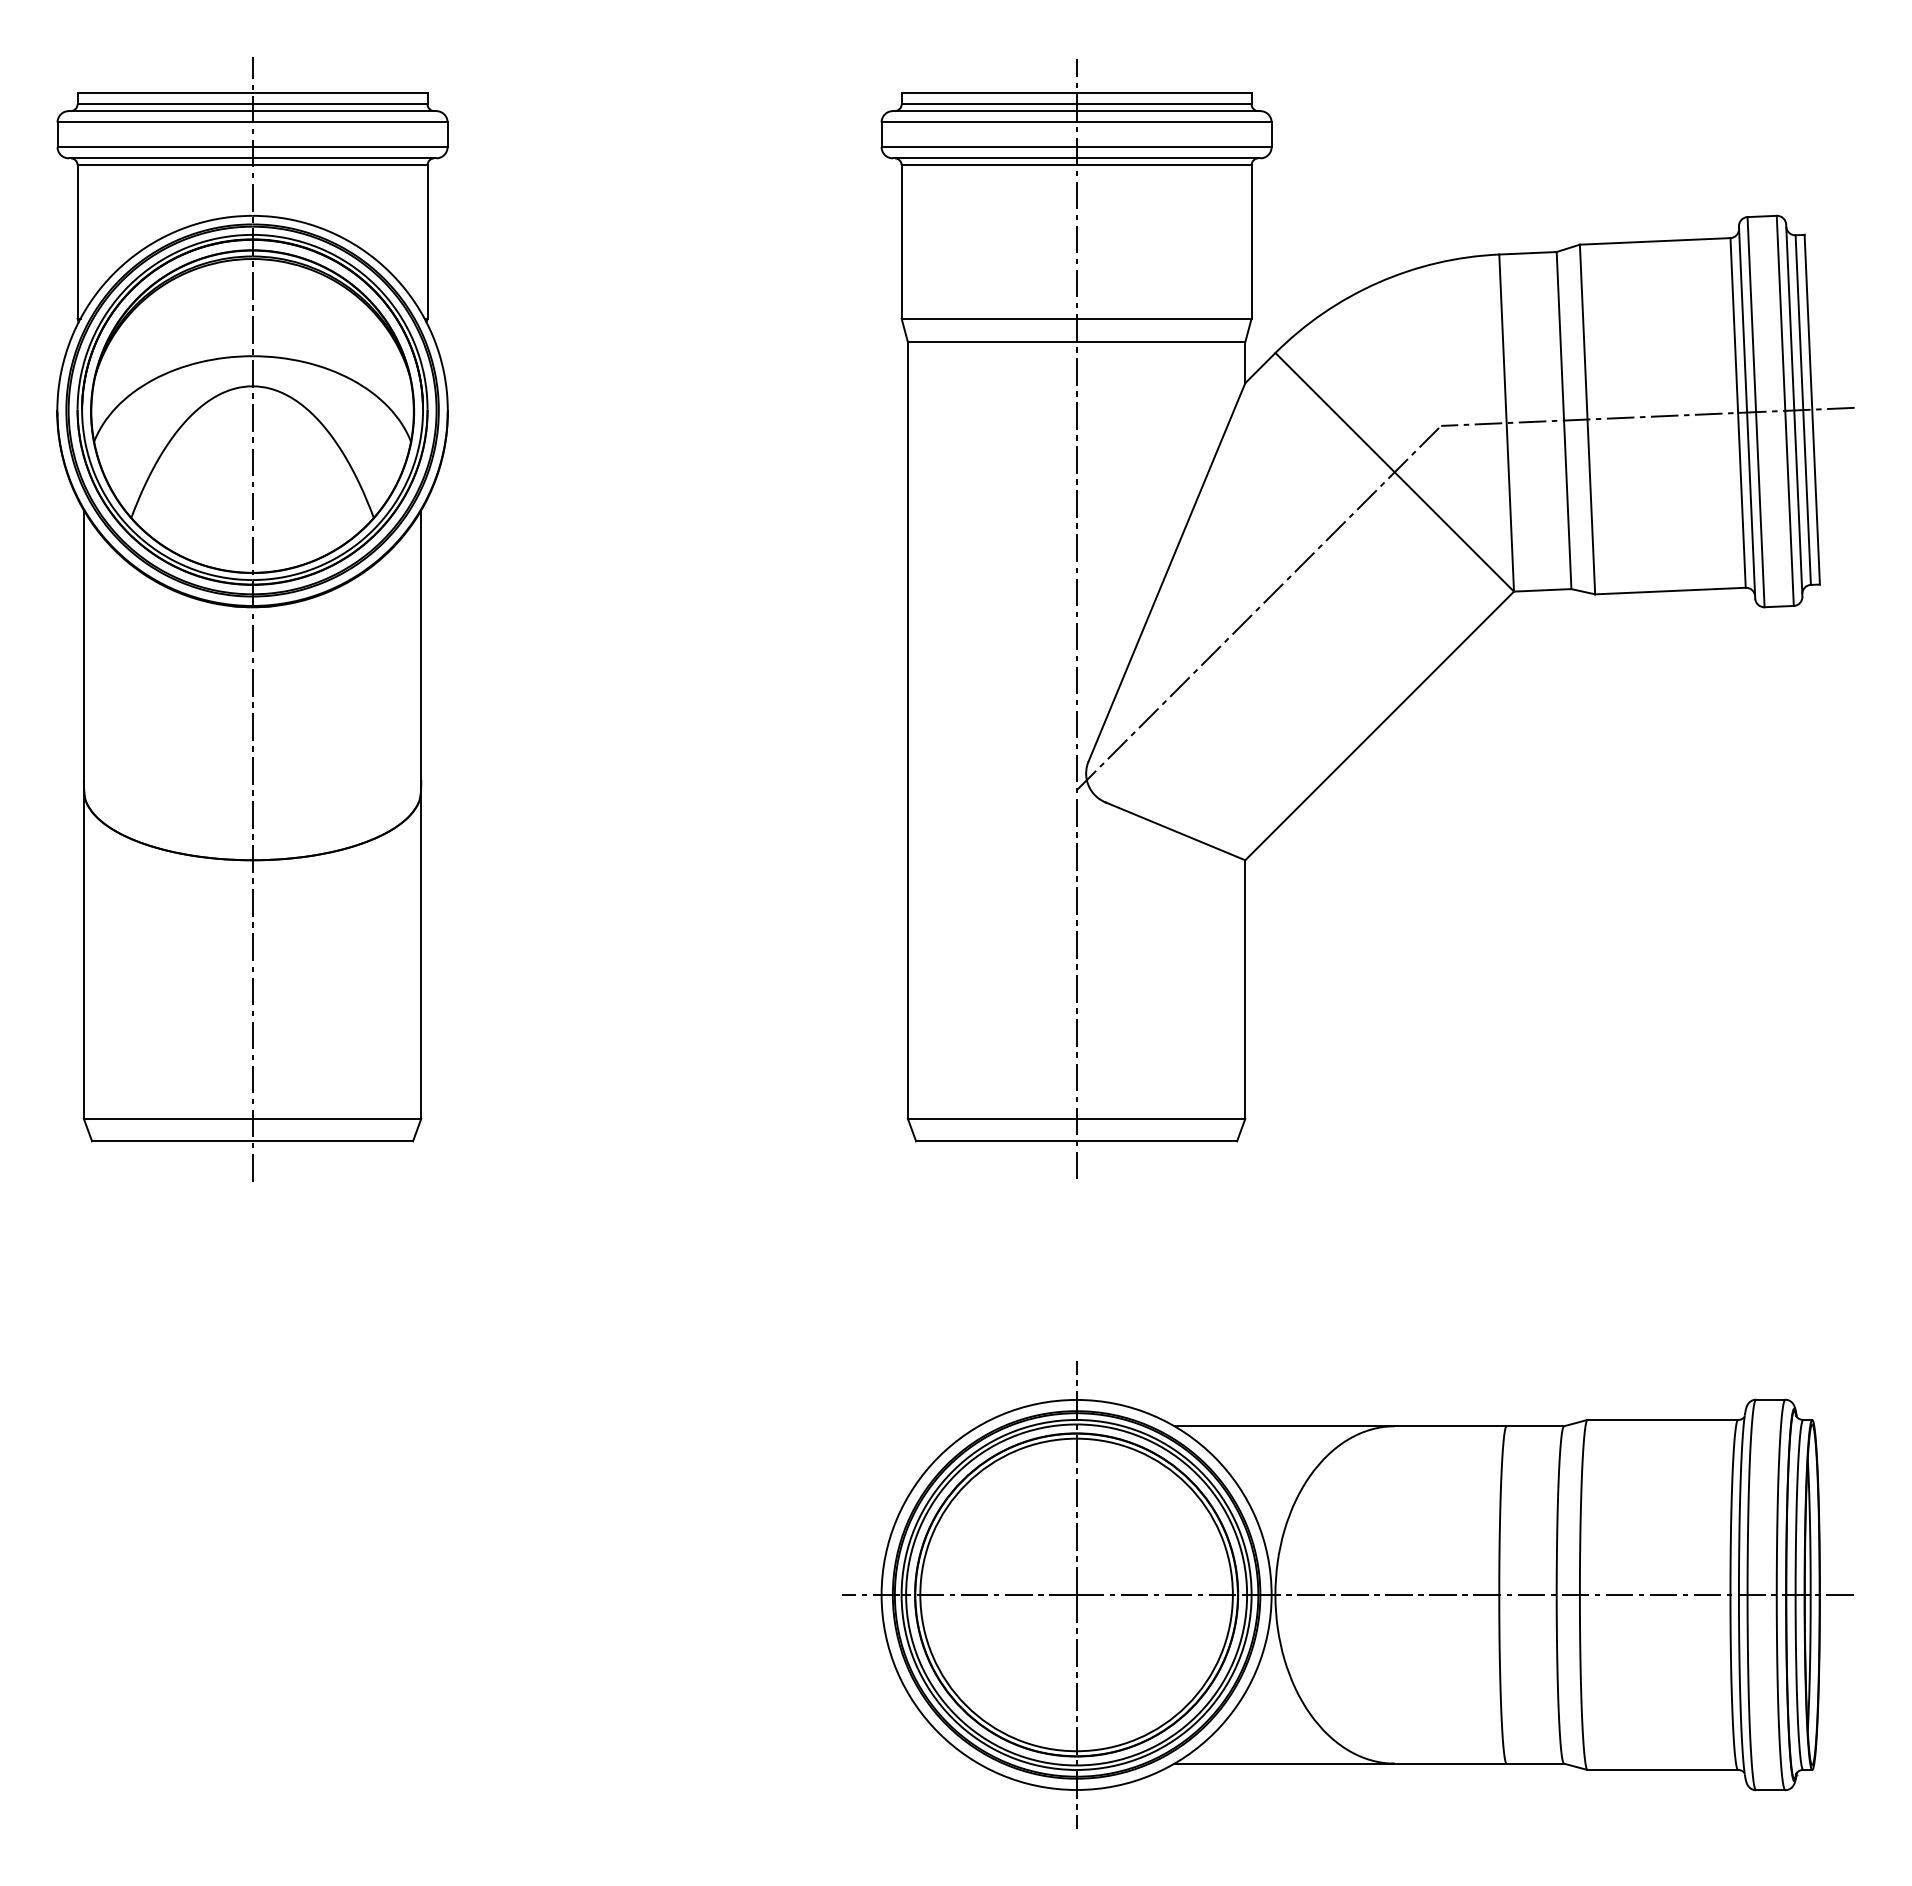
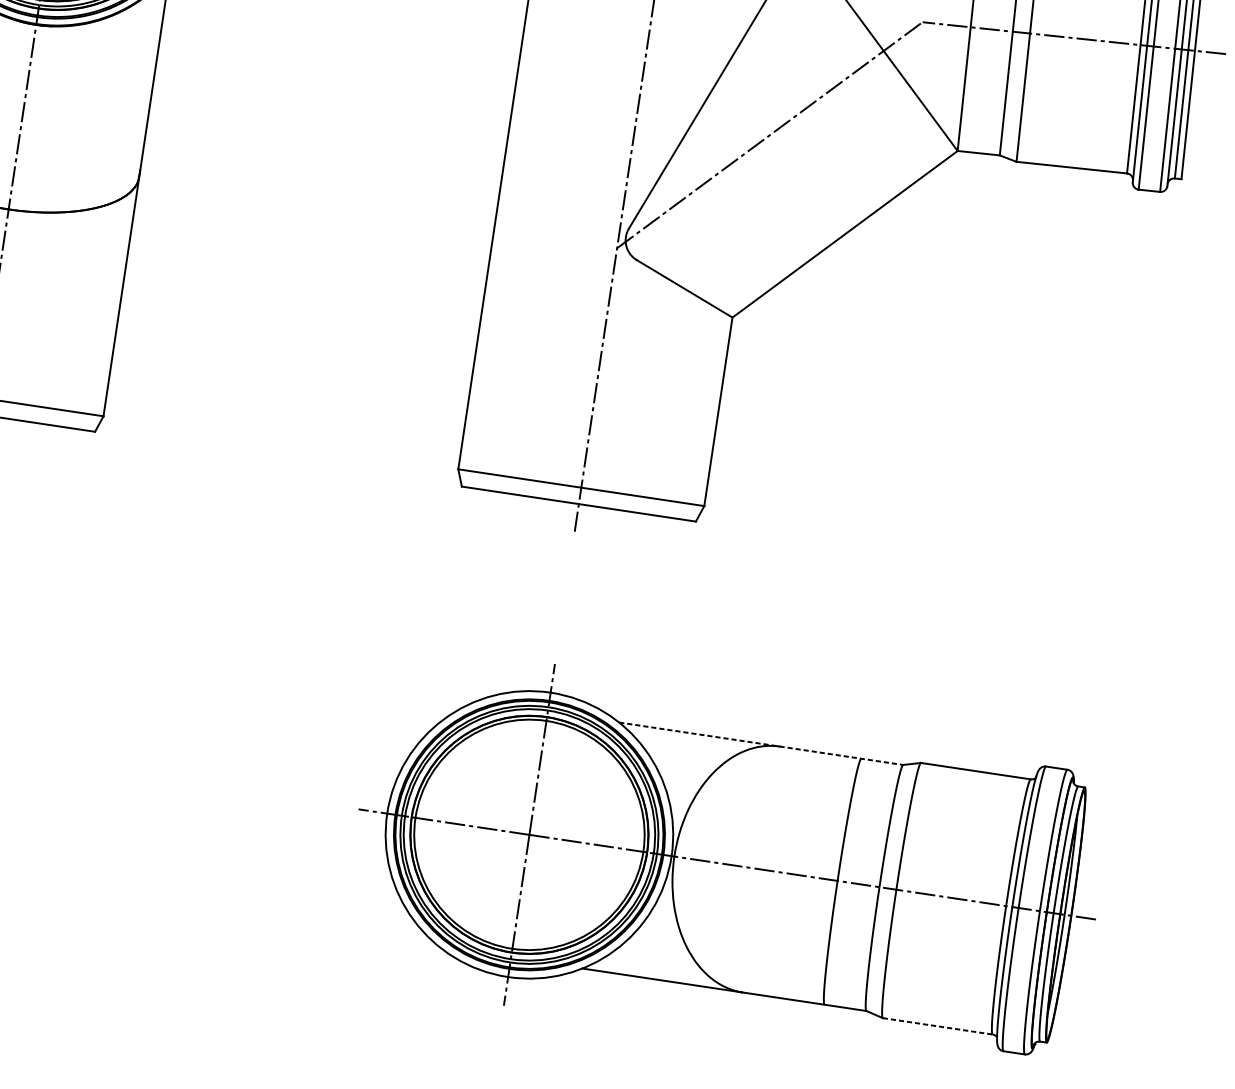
line: (1369, 1426) -> (761, 743), solid -> dashed
line: (1663, 1769) -> (938, 1026), solid -> dashed

